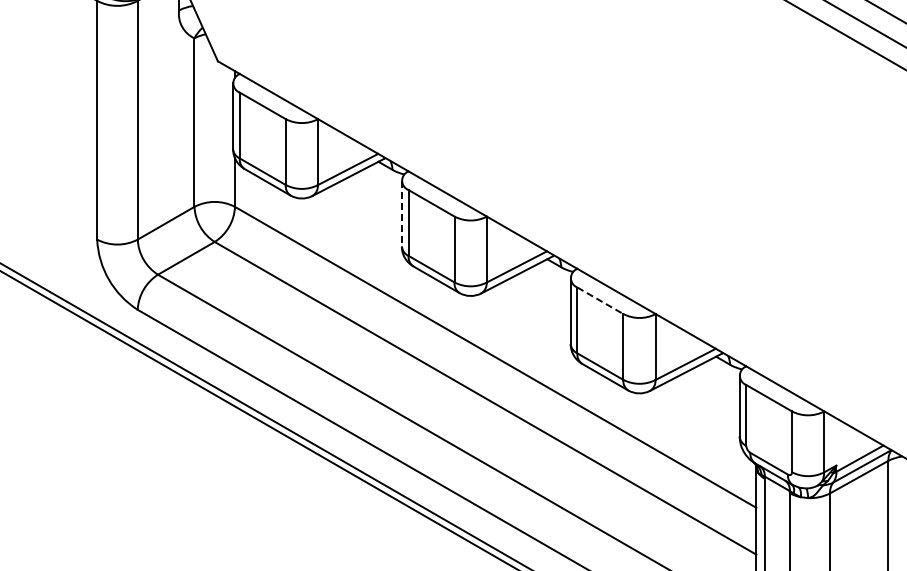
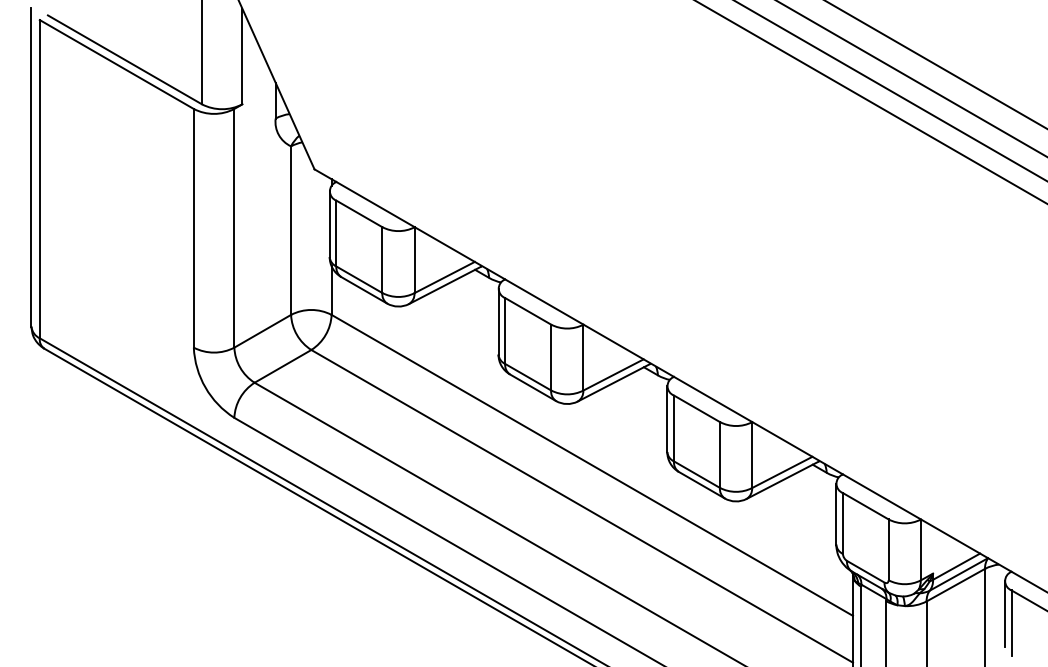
line: (401, 213) -> (498, 321), dashed -> solid
line: (599, 300) -> (696, 408), dashed -> solid

